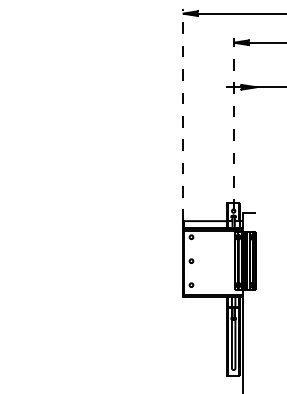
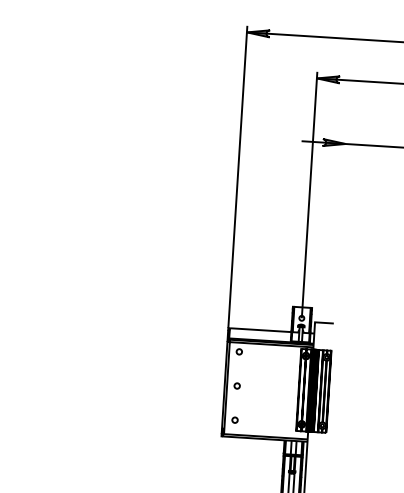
line: (182, 114) -> (237, 176), dashed -> solid
line: (233, 124) -> (309, 194), dashed -> solid

